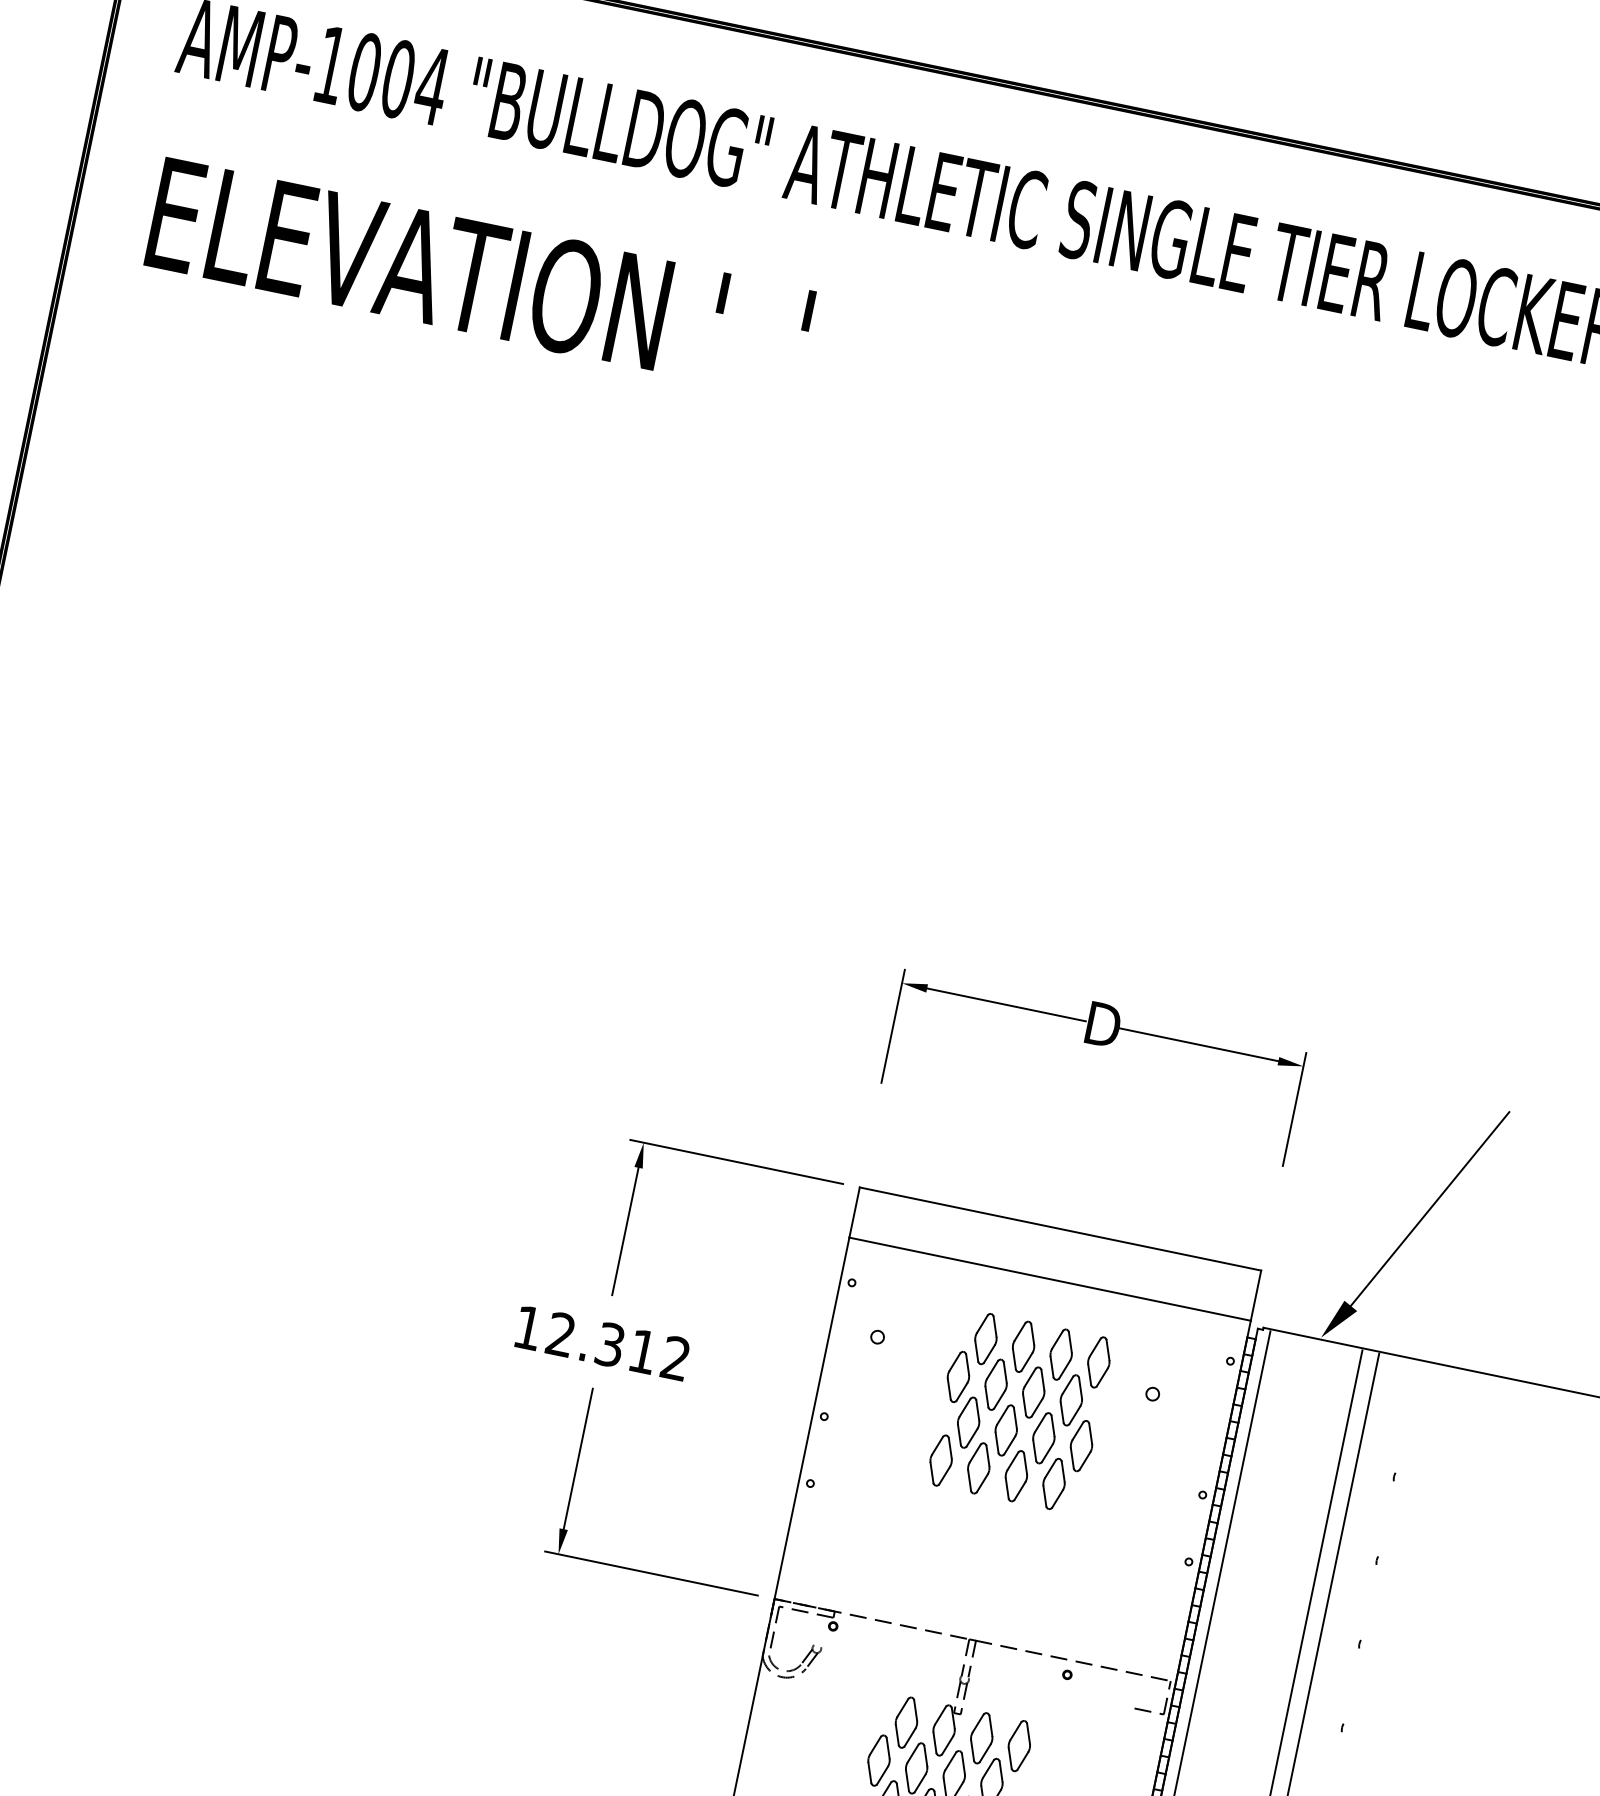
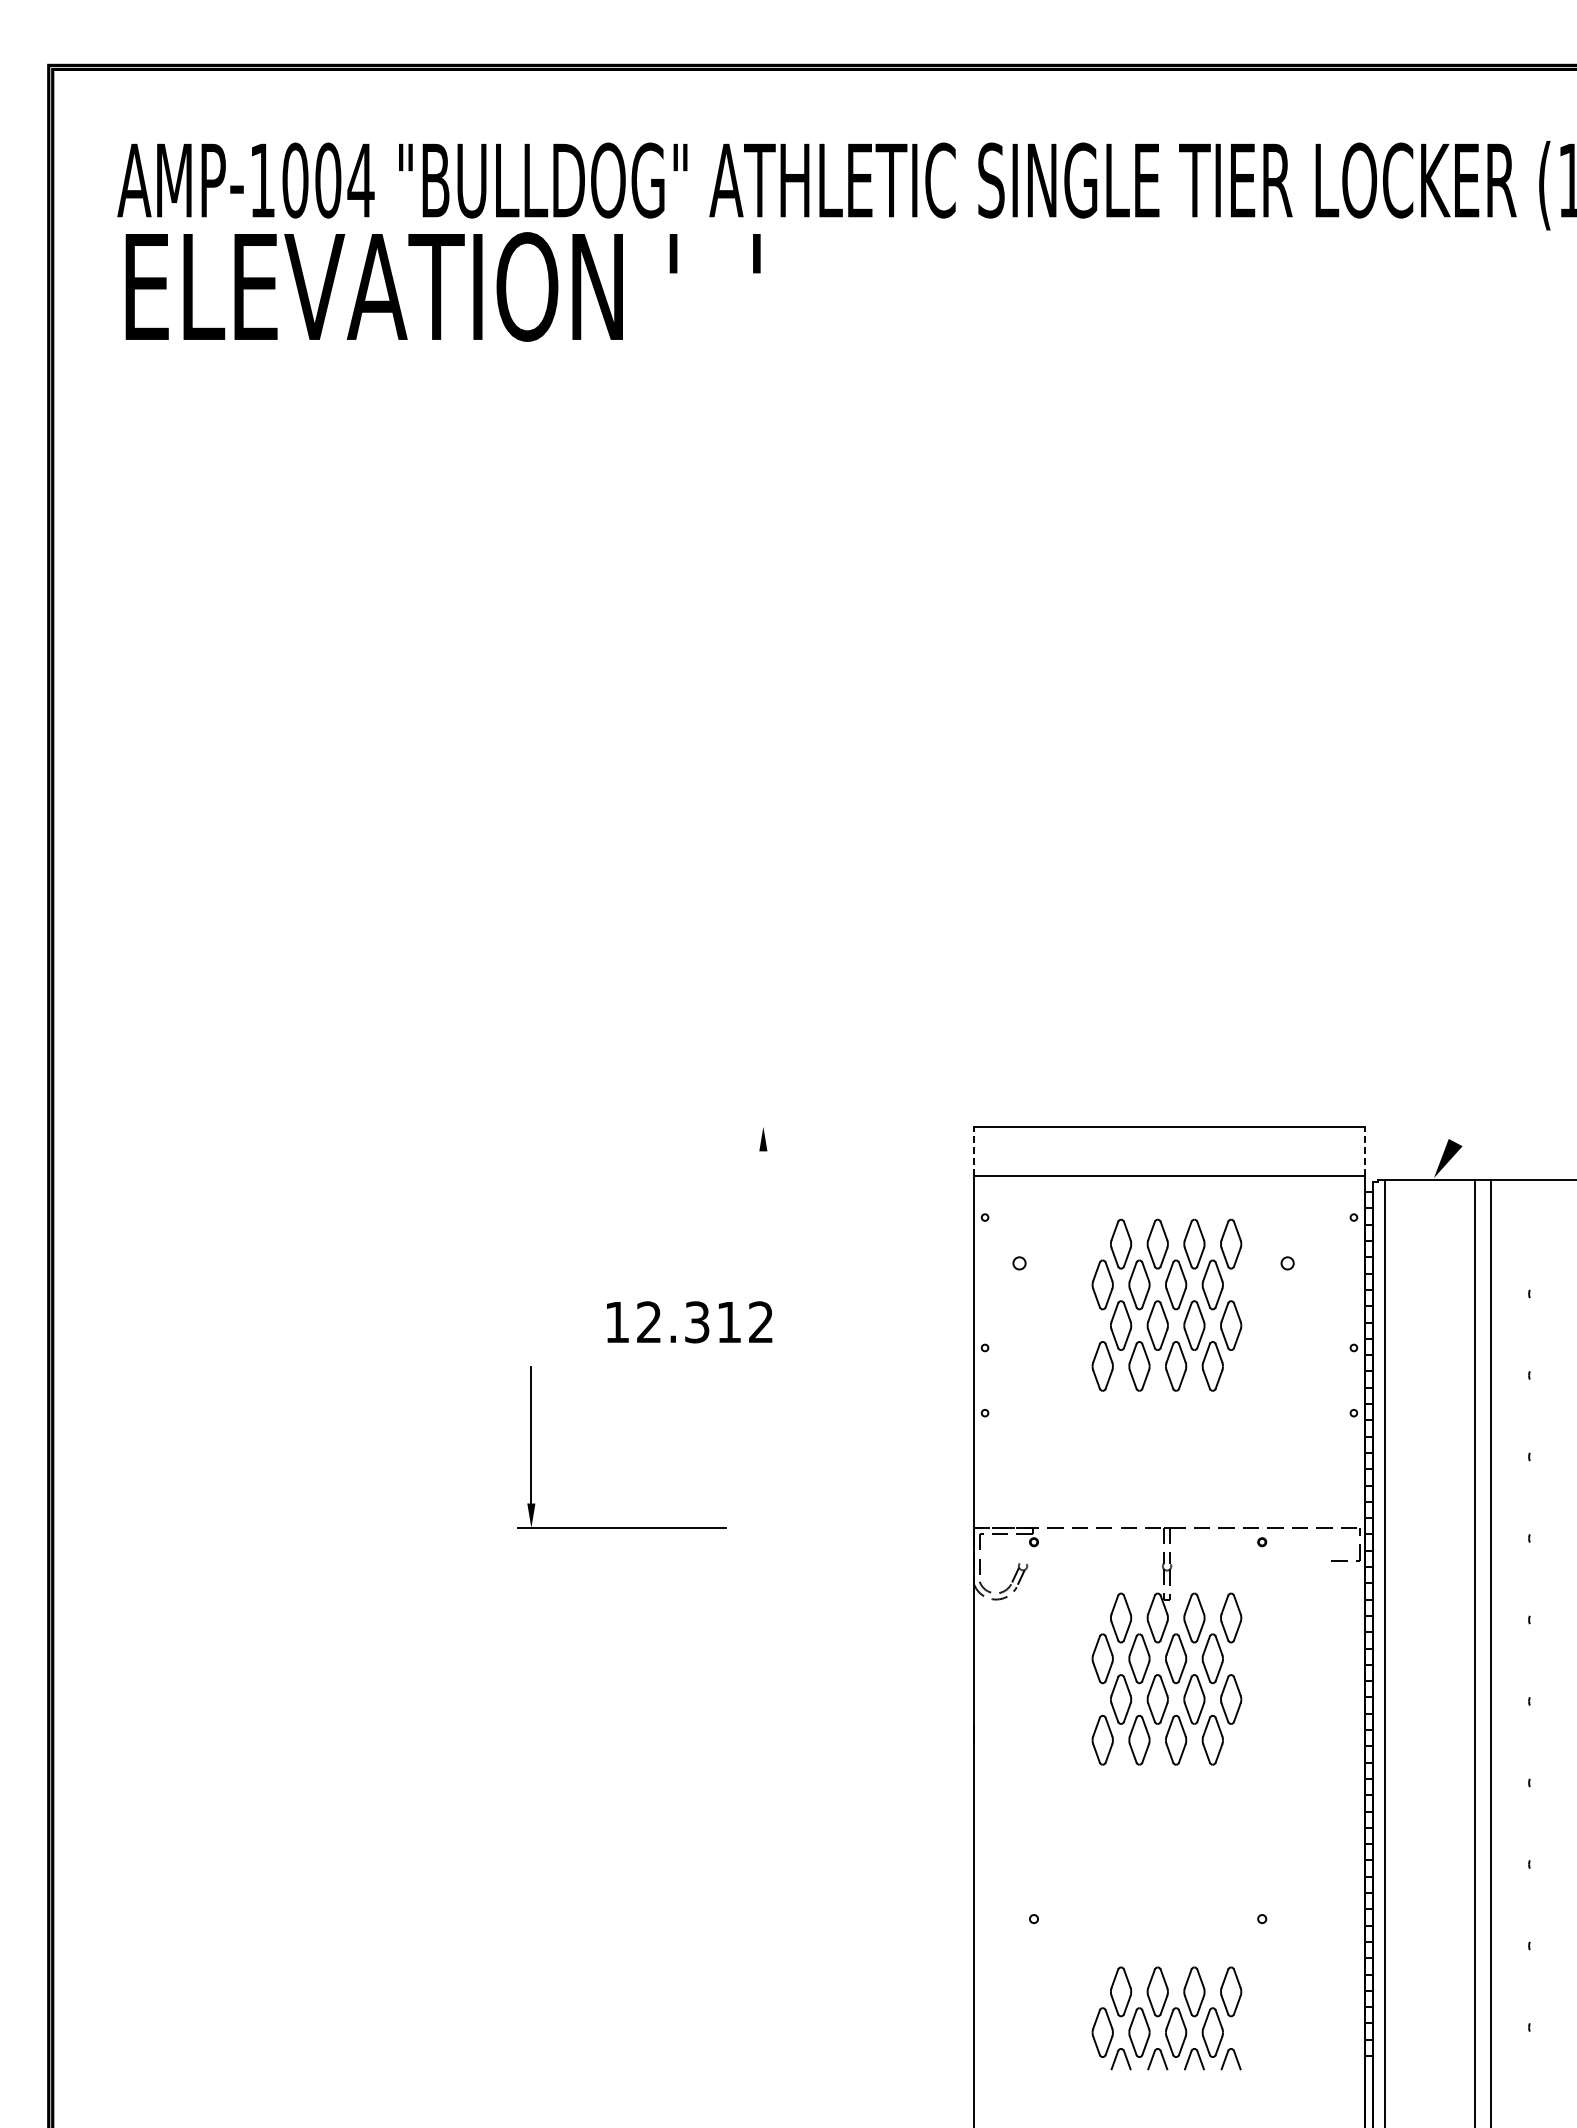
text: (479, 277) -> (442, 286), moved
part: (1097, 1045) -> (1168, 948), removed
line: (736, 1161) -> (853, 1126), removed
line: (1429, 1208) -> (1510, 1036), removed
line: (854, 1211) -> (973, 1150), solid -> dashed
line: (625, 1231) -> (763, 1213), removed
line: (1256, 1294) -> (1365, 1150), solid -> dashed
text: (602, 1343) -> (689, 1322), moved
part: (651, 1572) -> (621, 1527), moved

